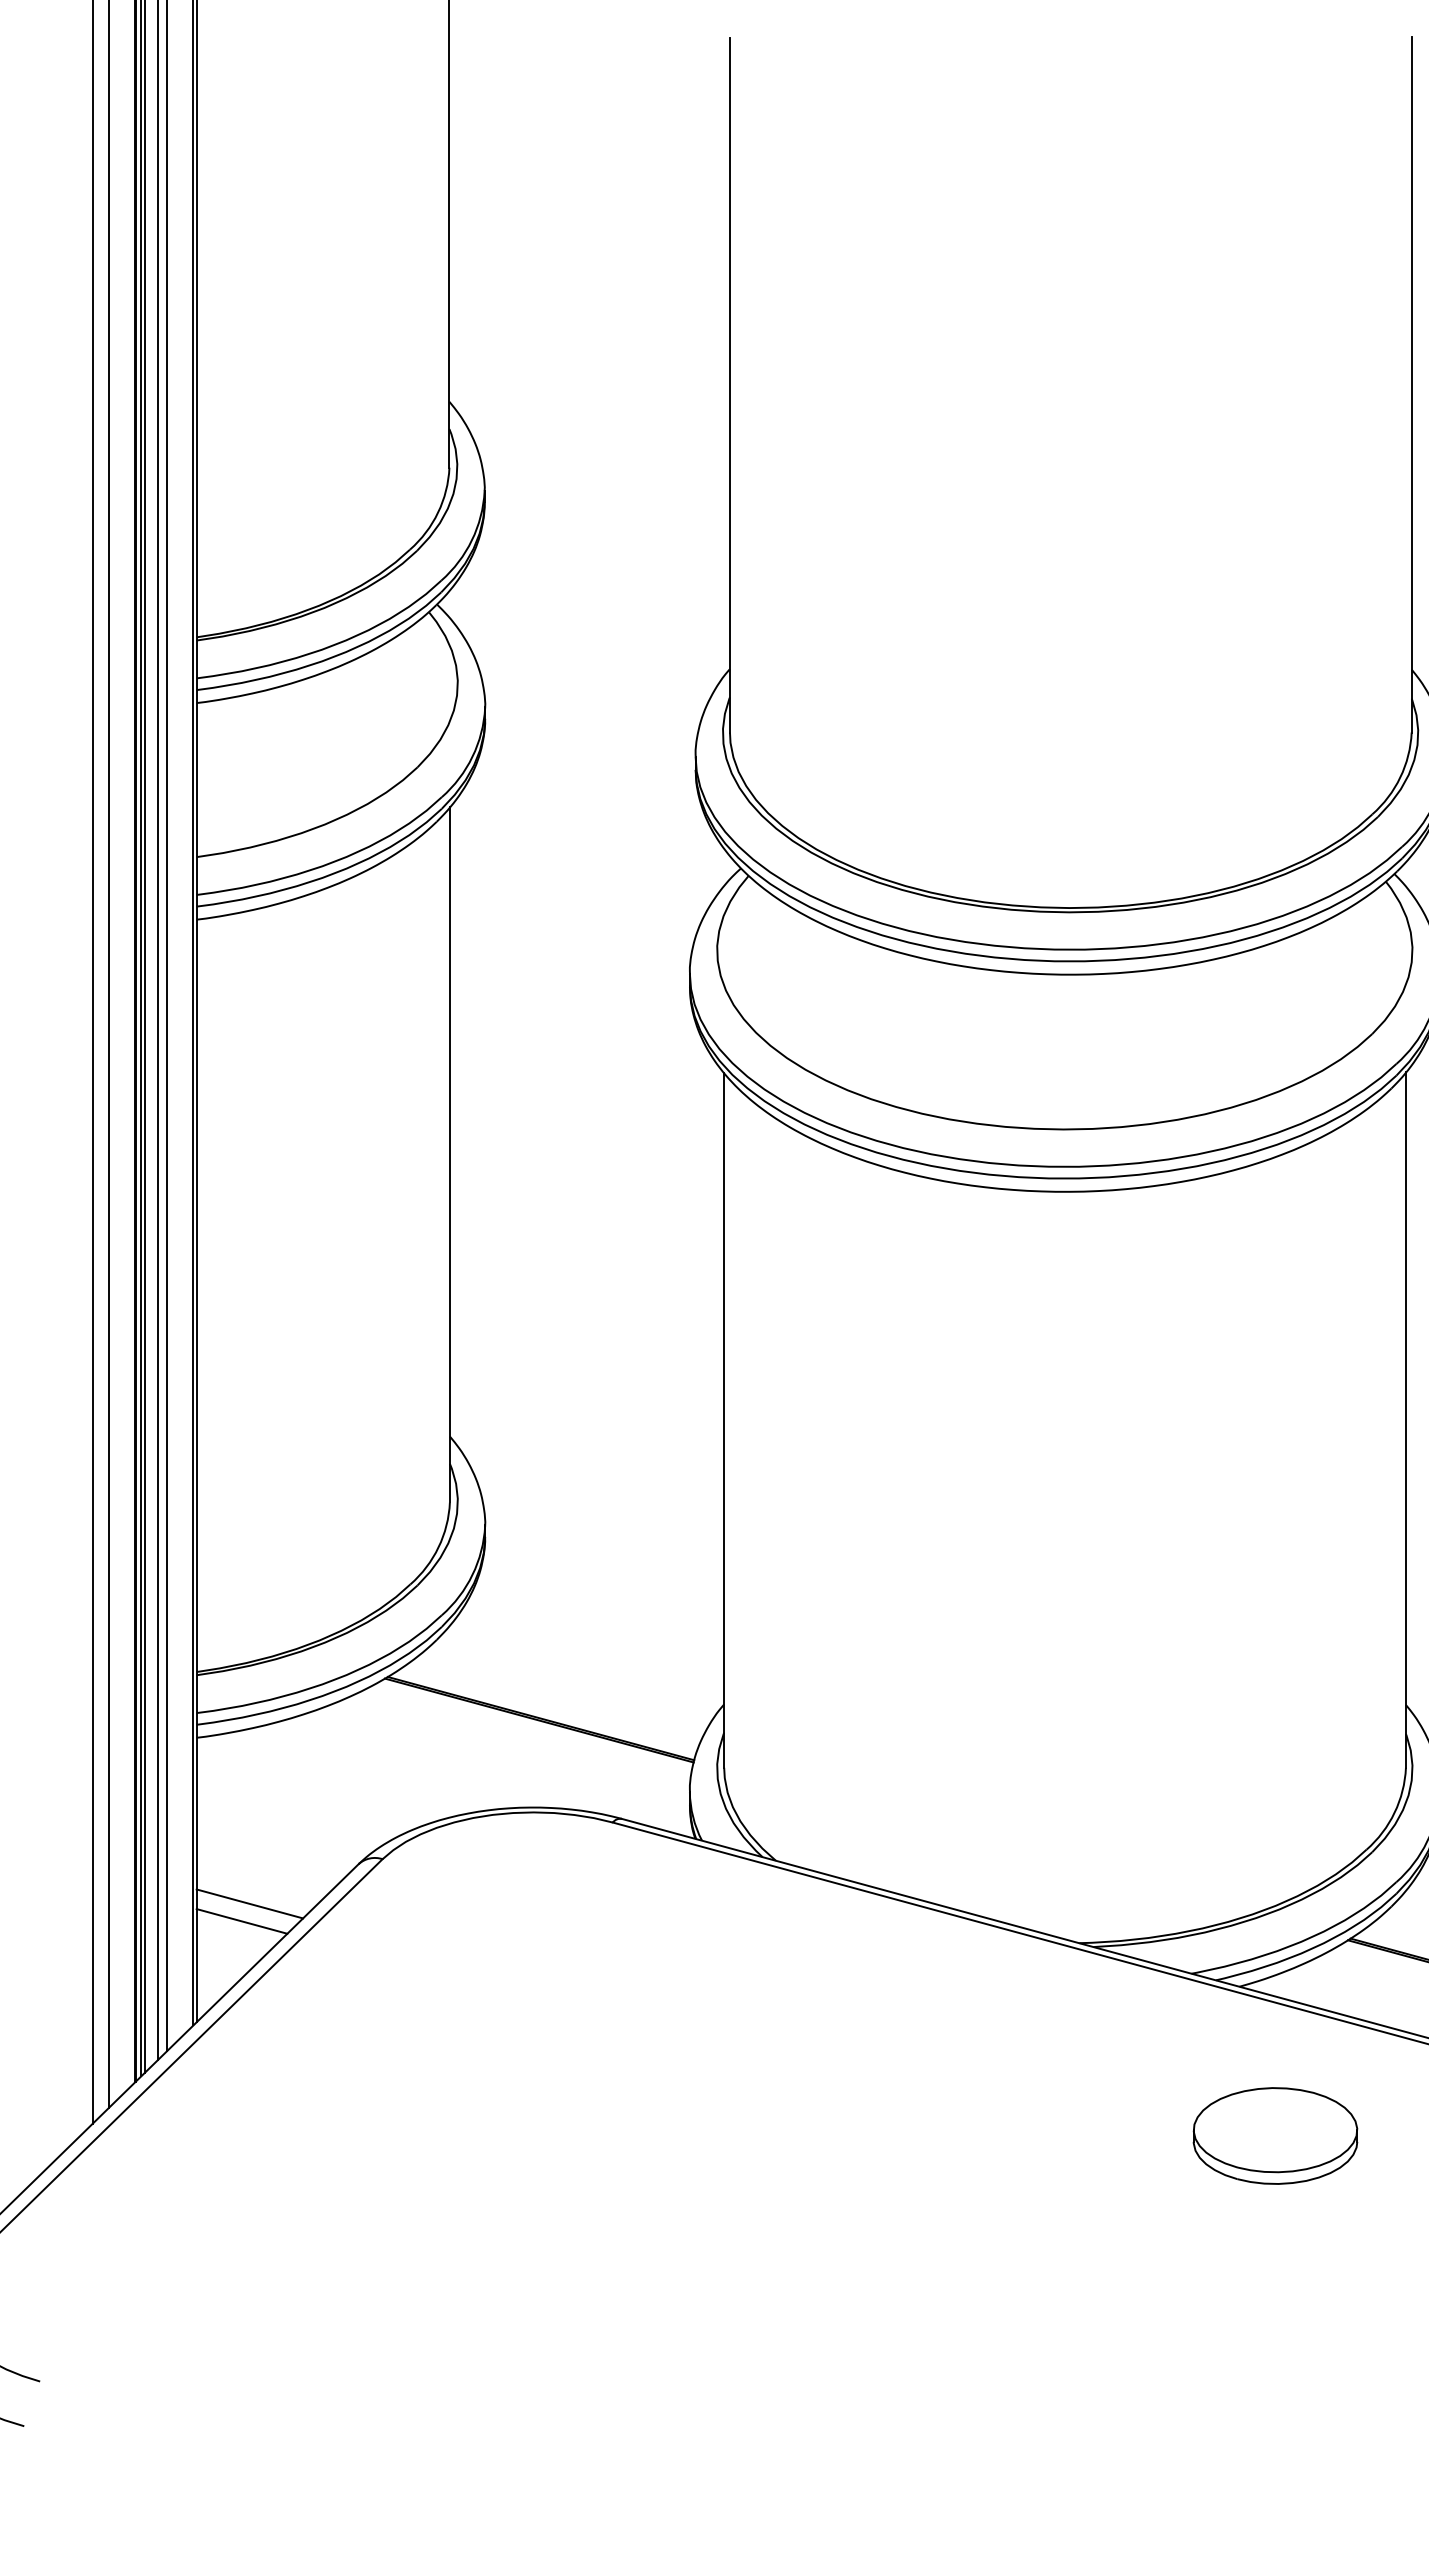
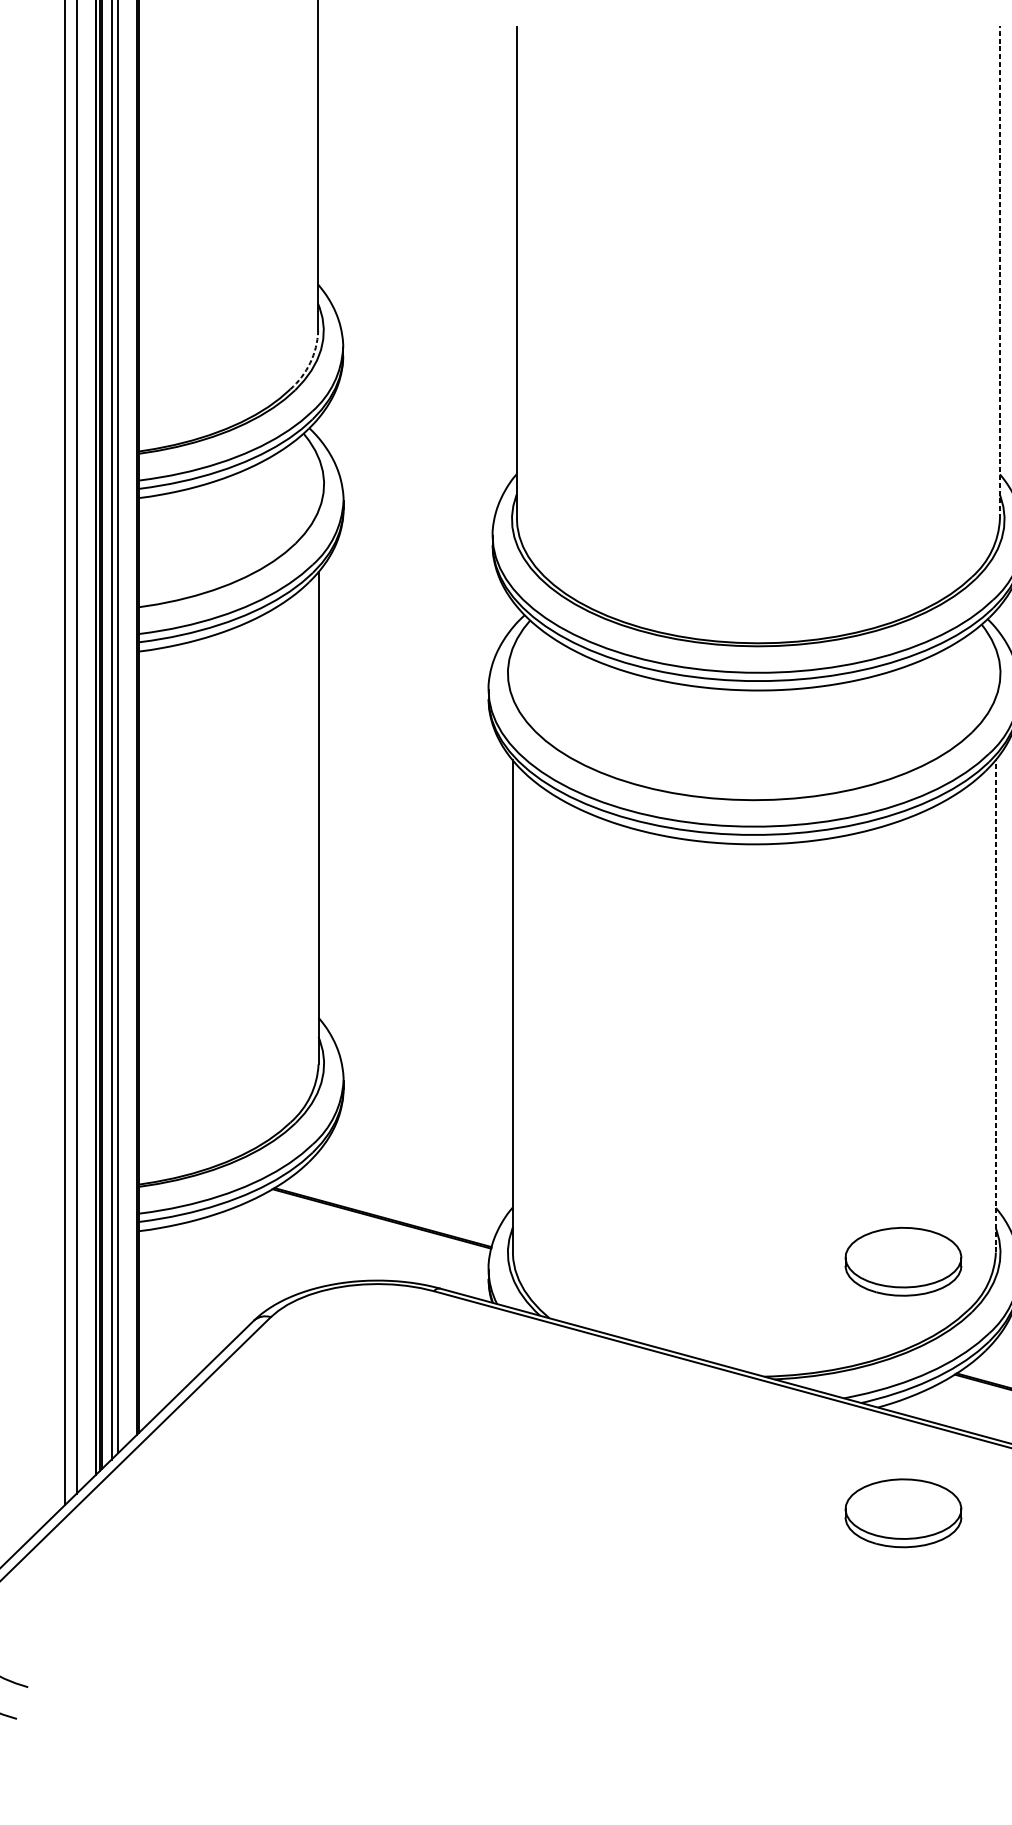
line: (1411, 384) -> (999, 272), solid -> dashed
arc: (438, 512) -> (310, 363), solid -> dashed
line: (1405, 1420) -> (995, 1006), solid -> dashed
part: (1275, 1780) -> (903, 1261), added
line: (249, 1903) -> (176, 1348), removed
line: (241, 1921) -> (170, 1361), removed

